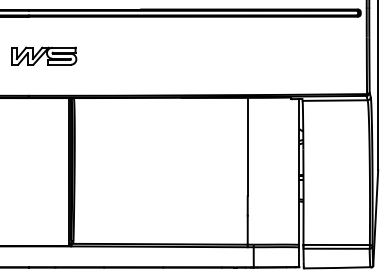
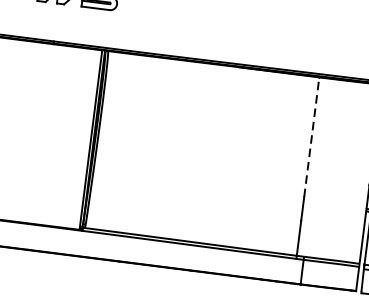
line: (247, 146) -> (311, 136), solid -> dashed

